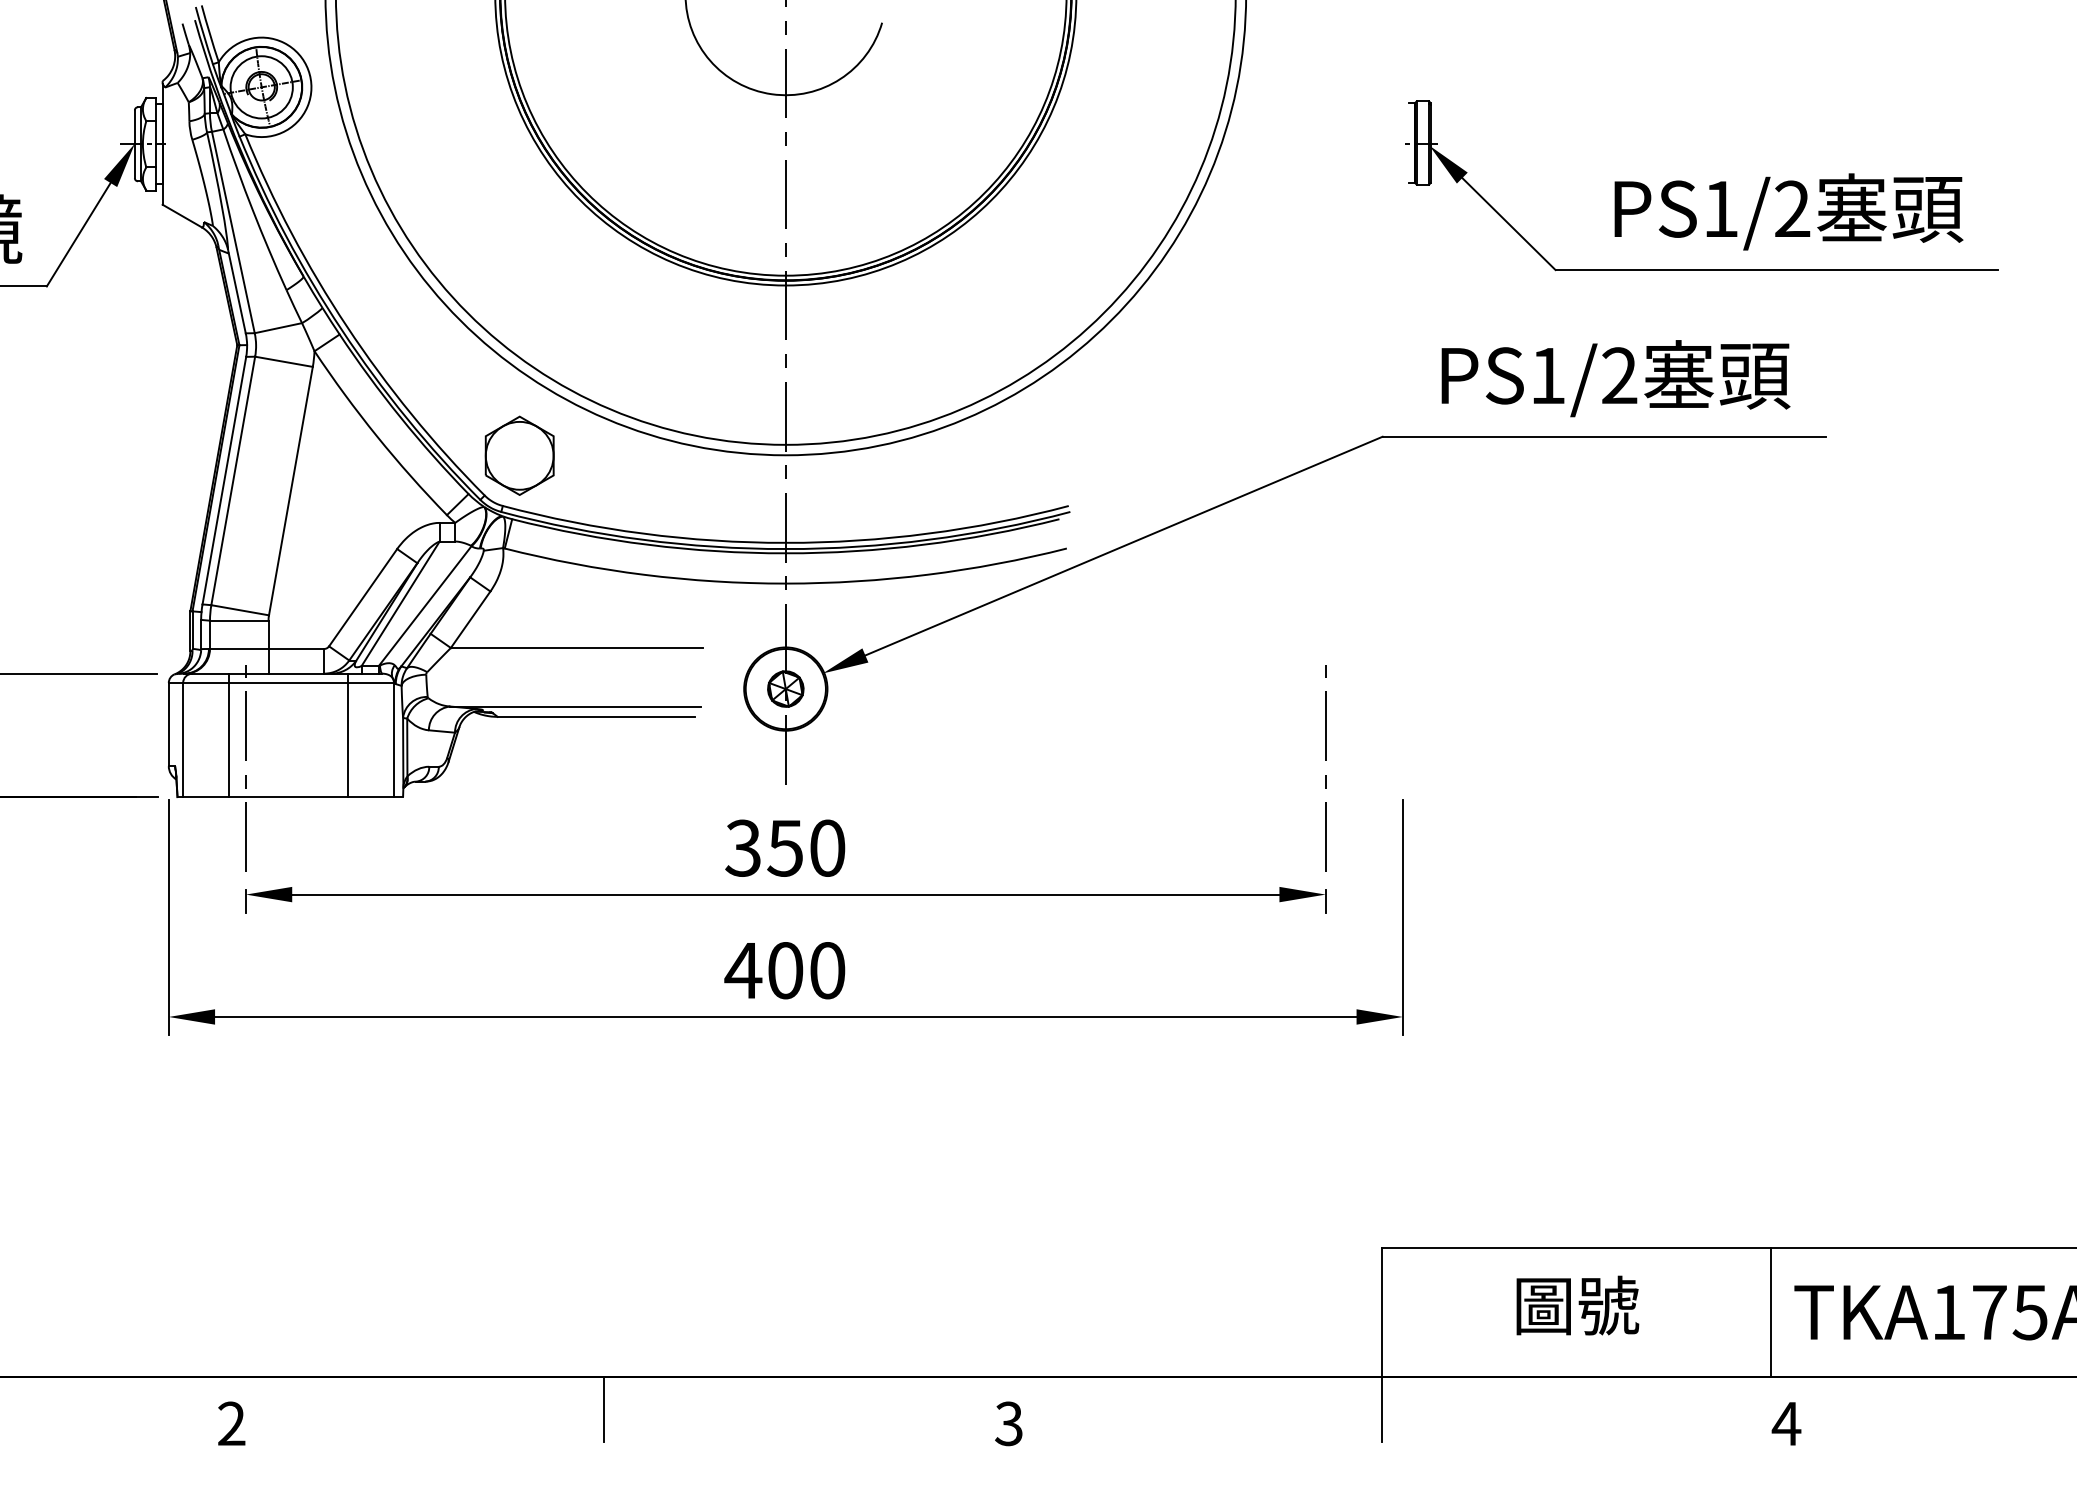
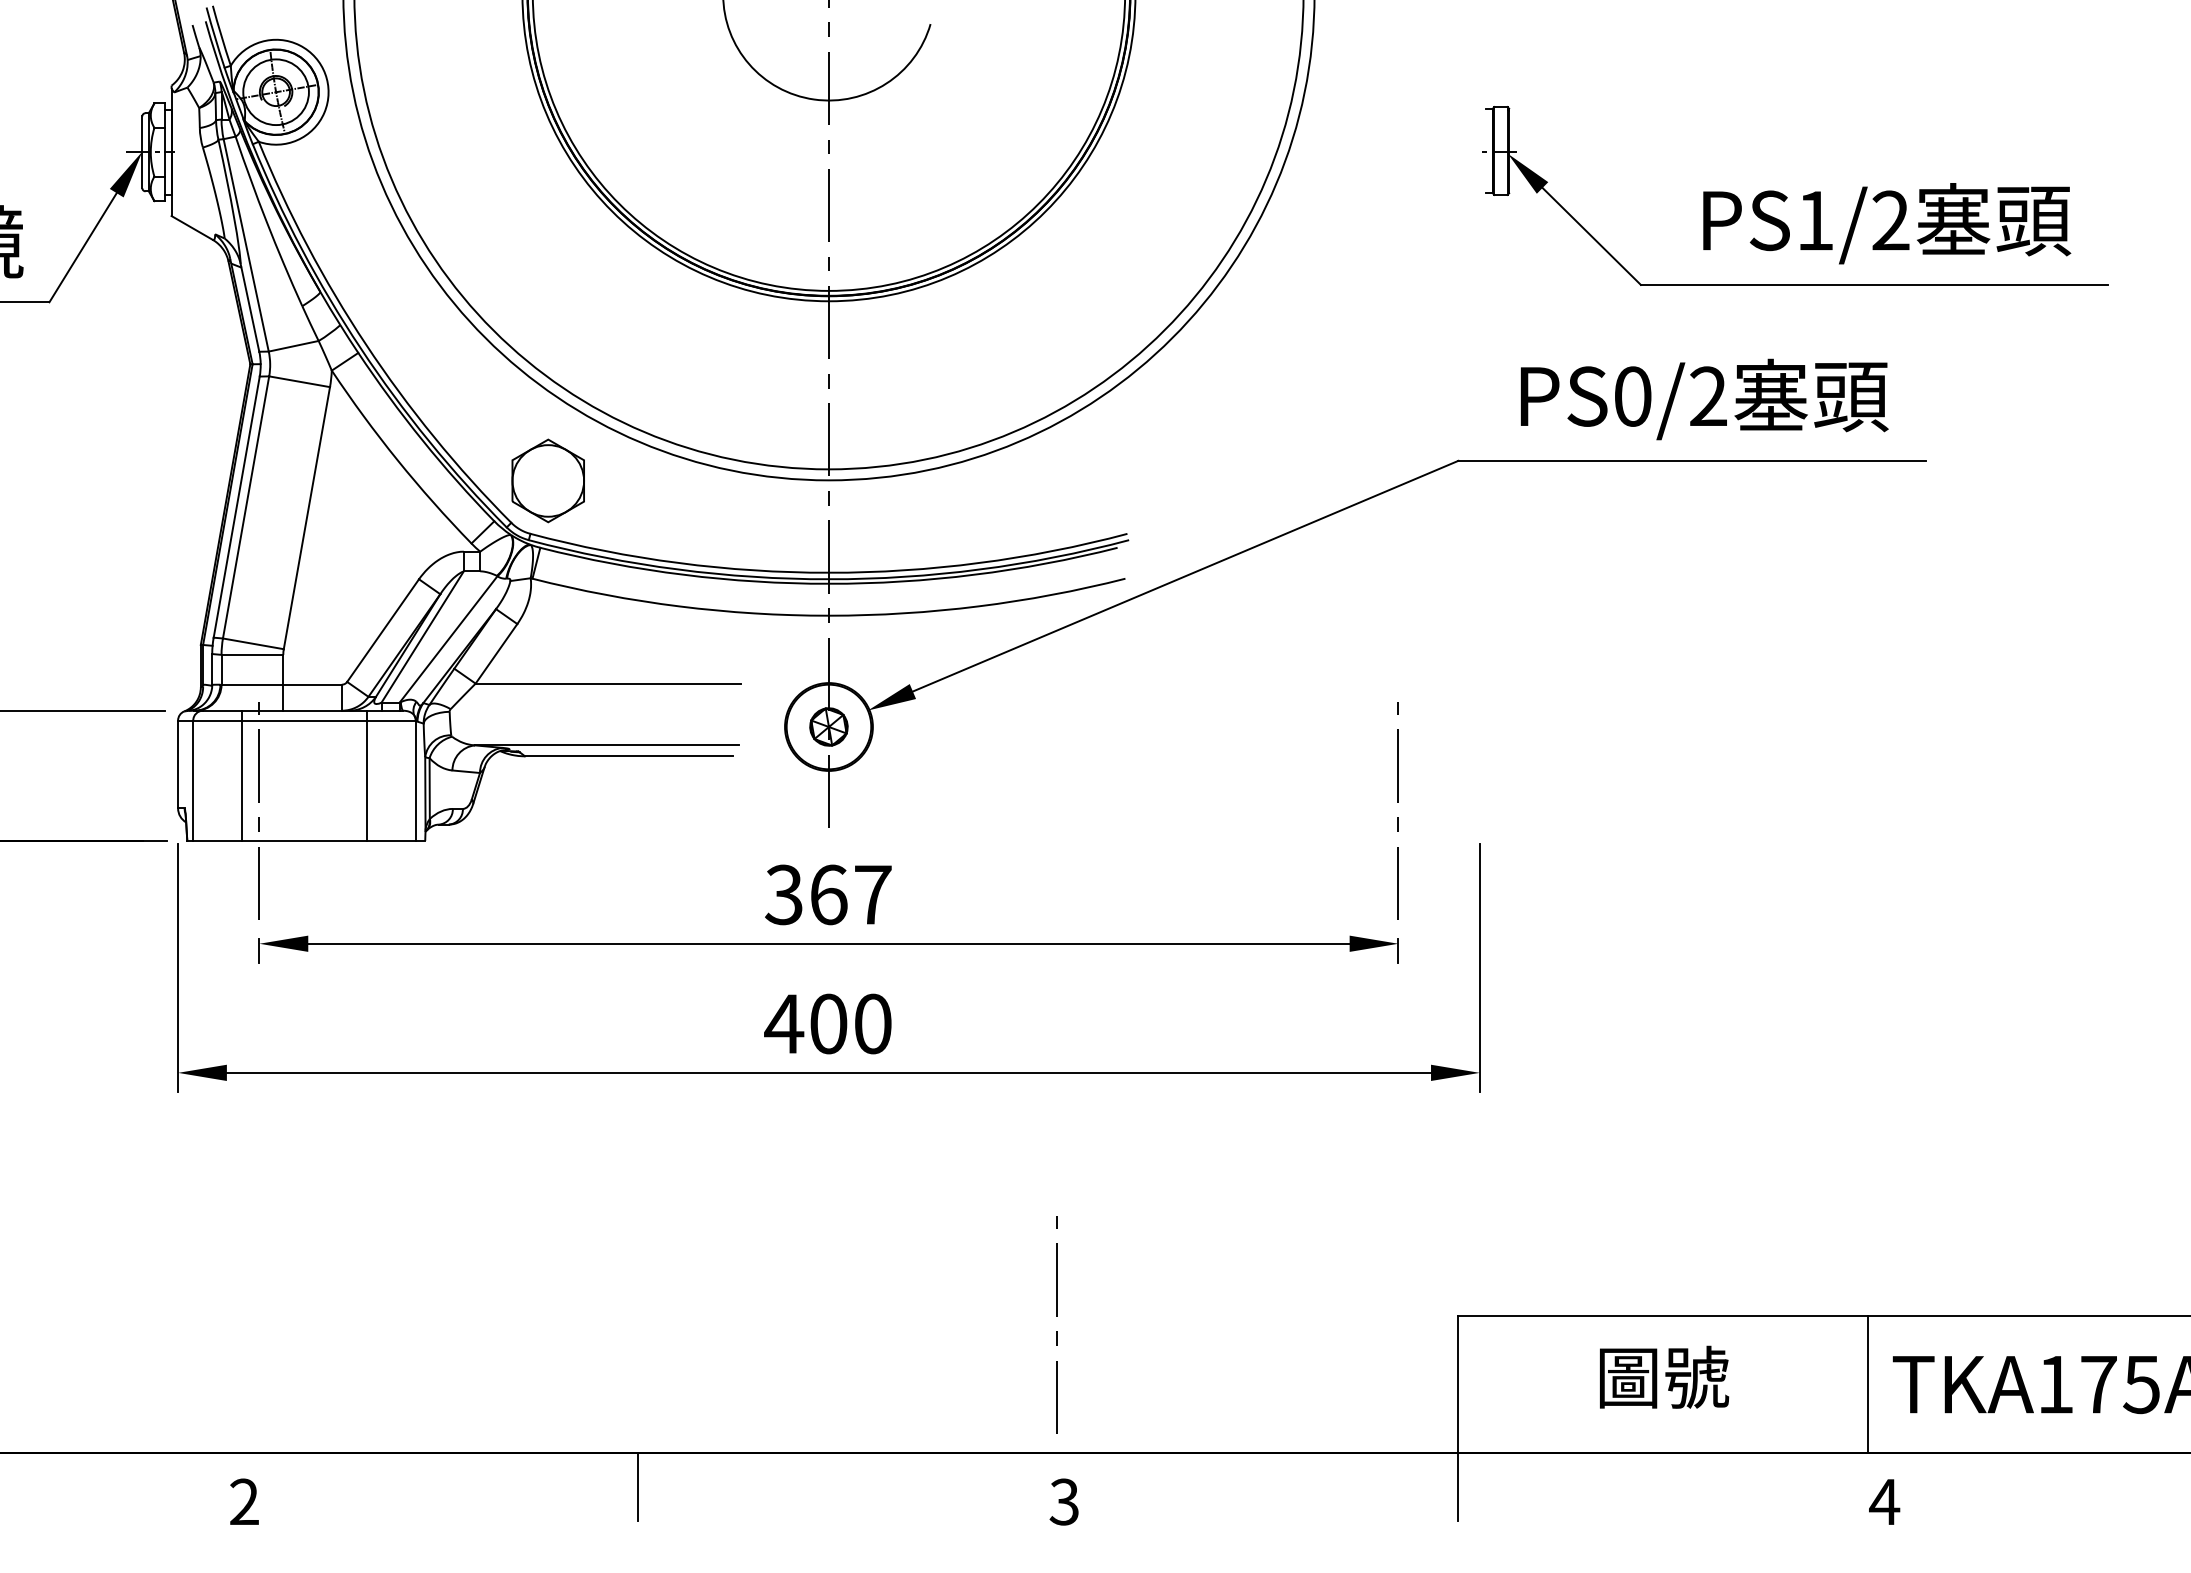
text: (1548, 375) -> (1633, 396), PS1/2 -> PS0/2
text: (806, 847) -> (850, 894), 350 -> 367
line: (1001, 1262) -> (1056, 1331), added

